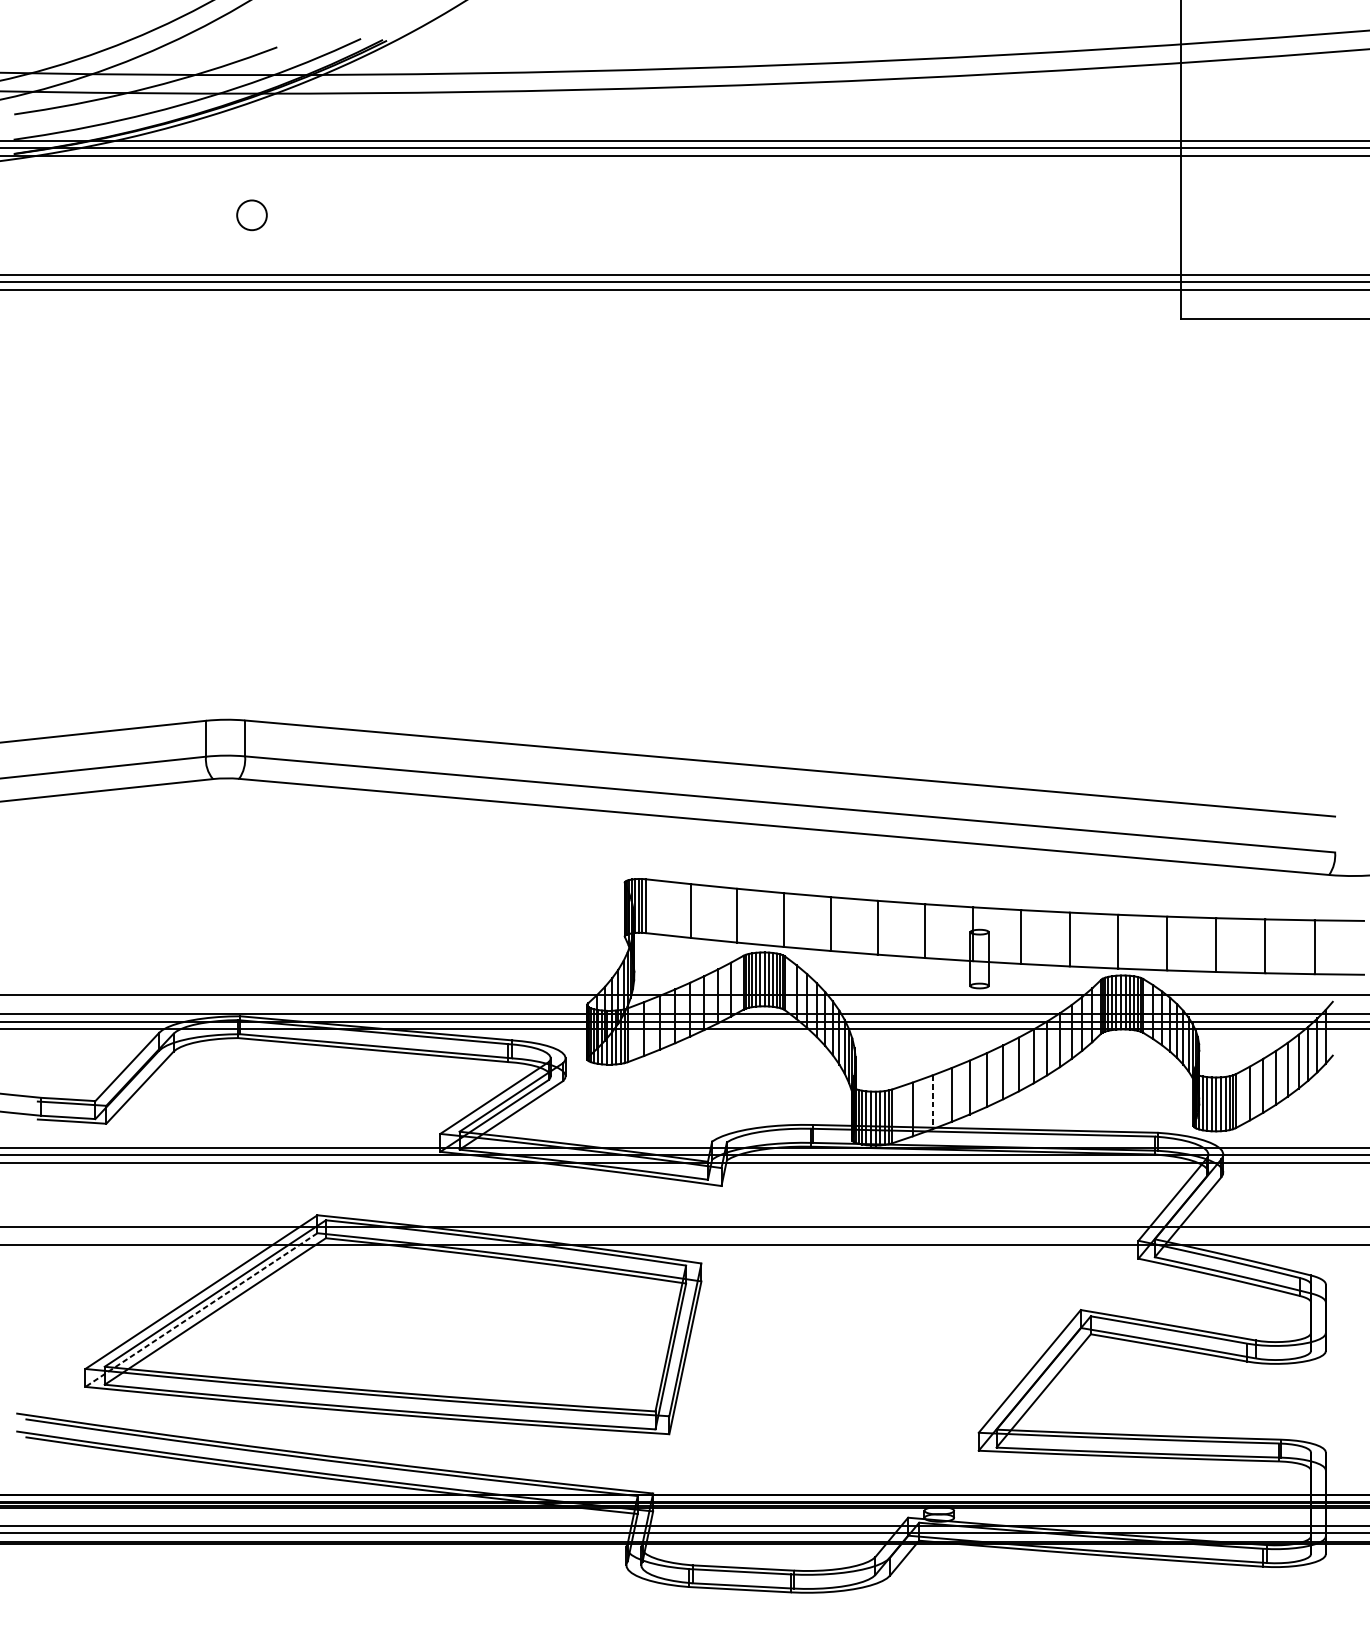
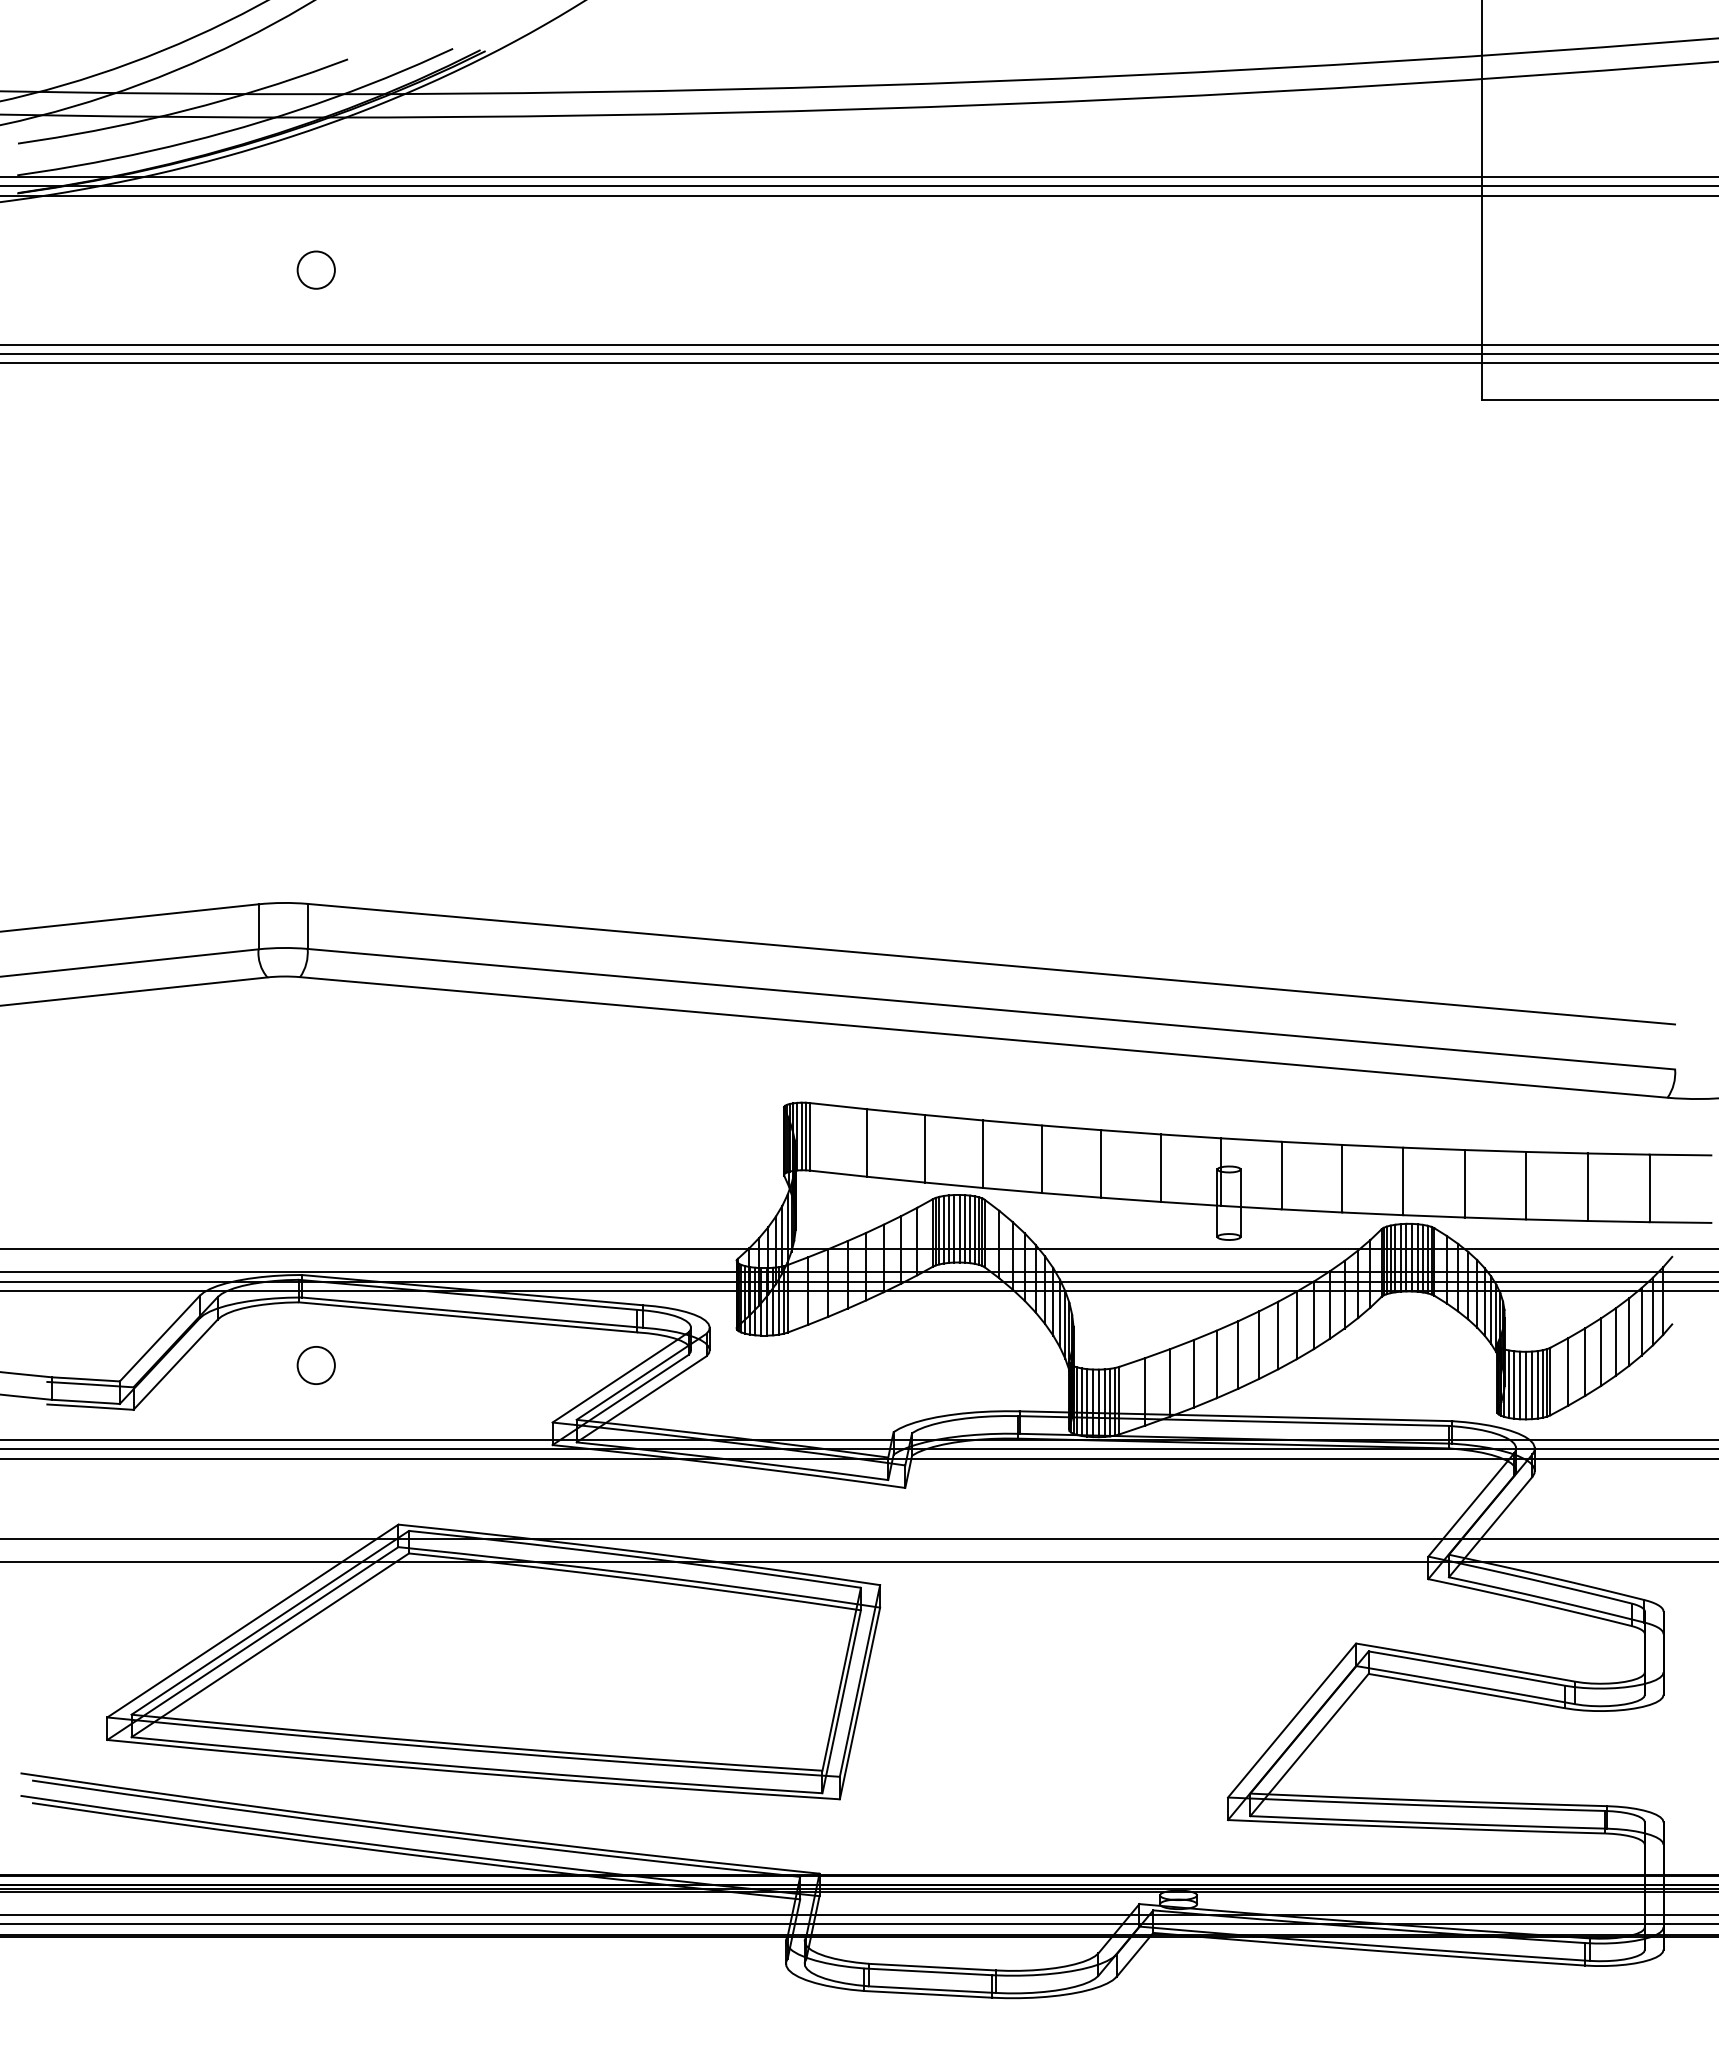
circle: (251, 1088) -> (315, 1365), added
line: (932, 1101) -> (1170, 1382), dashed -> solid
line: (201, 1310) -> (252, 1643), dashed -> solid

